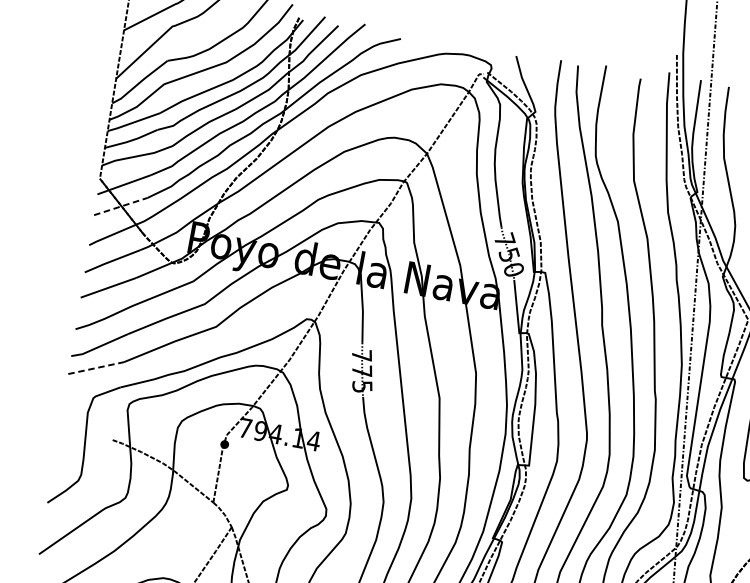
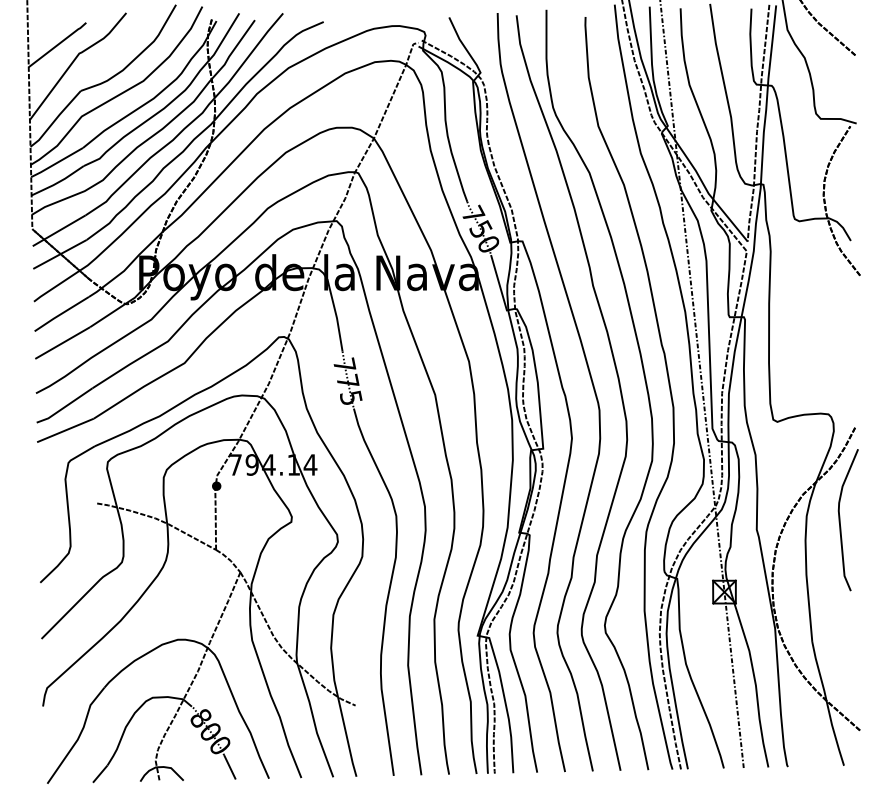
line: (121, 206) -> (60, 254), dashed -> solid
line: (96, 368) -> (65, 430), dashed -> solid

